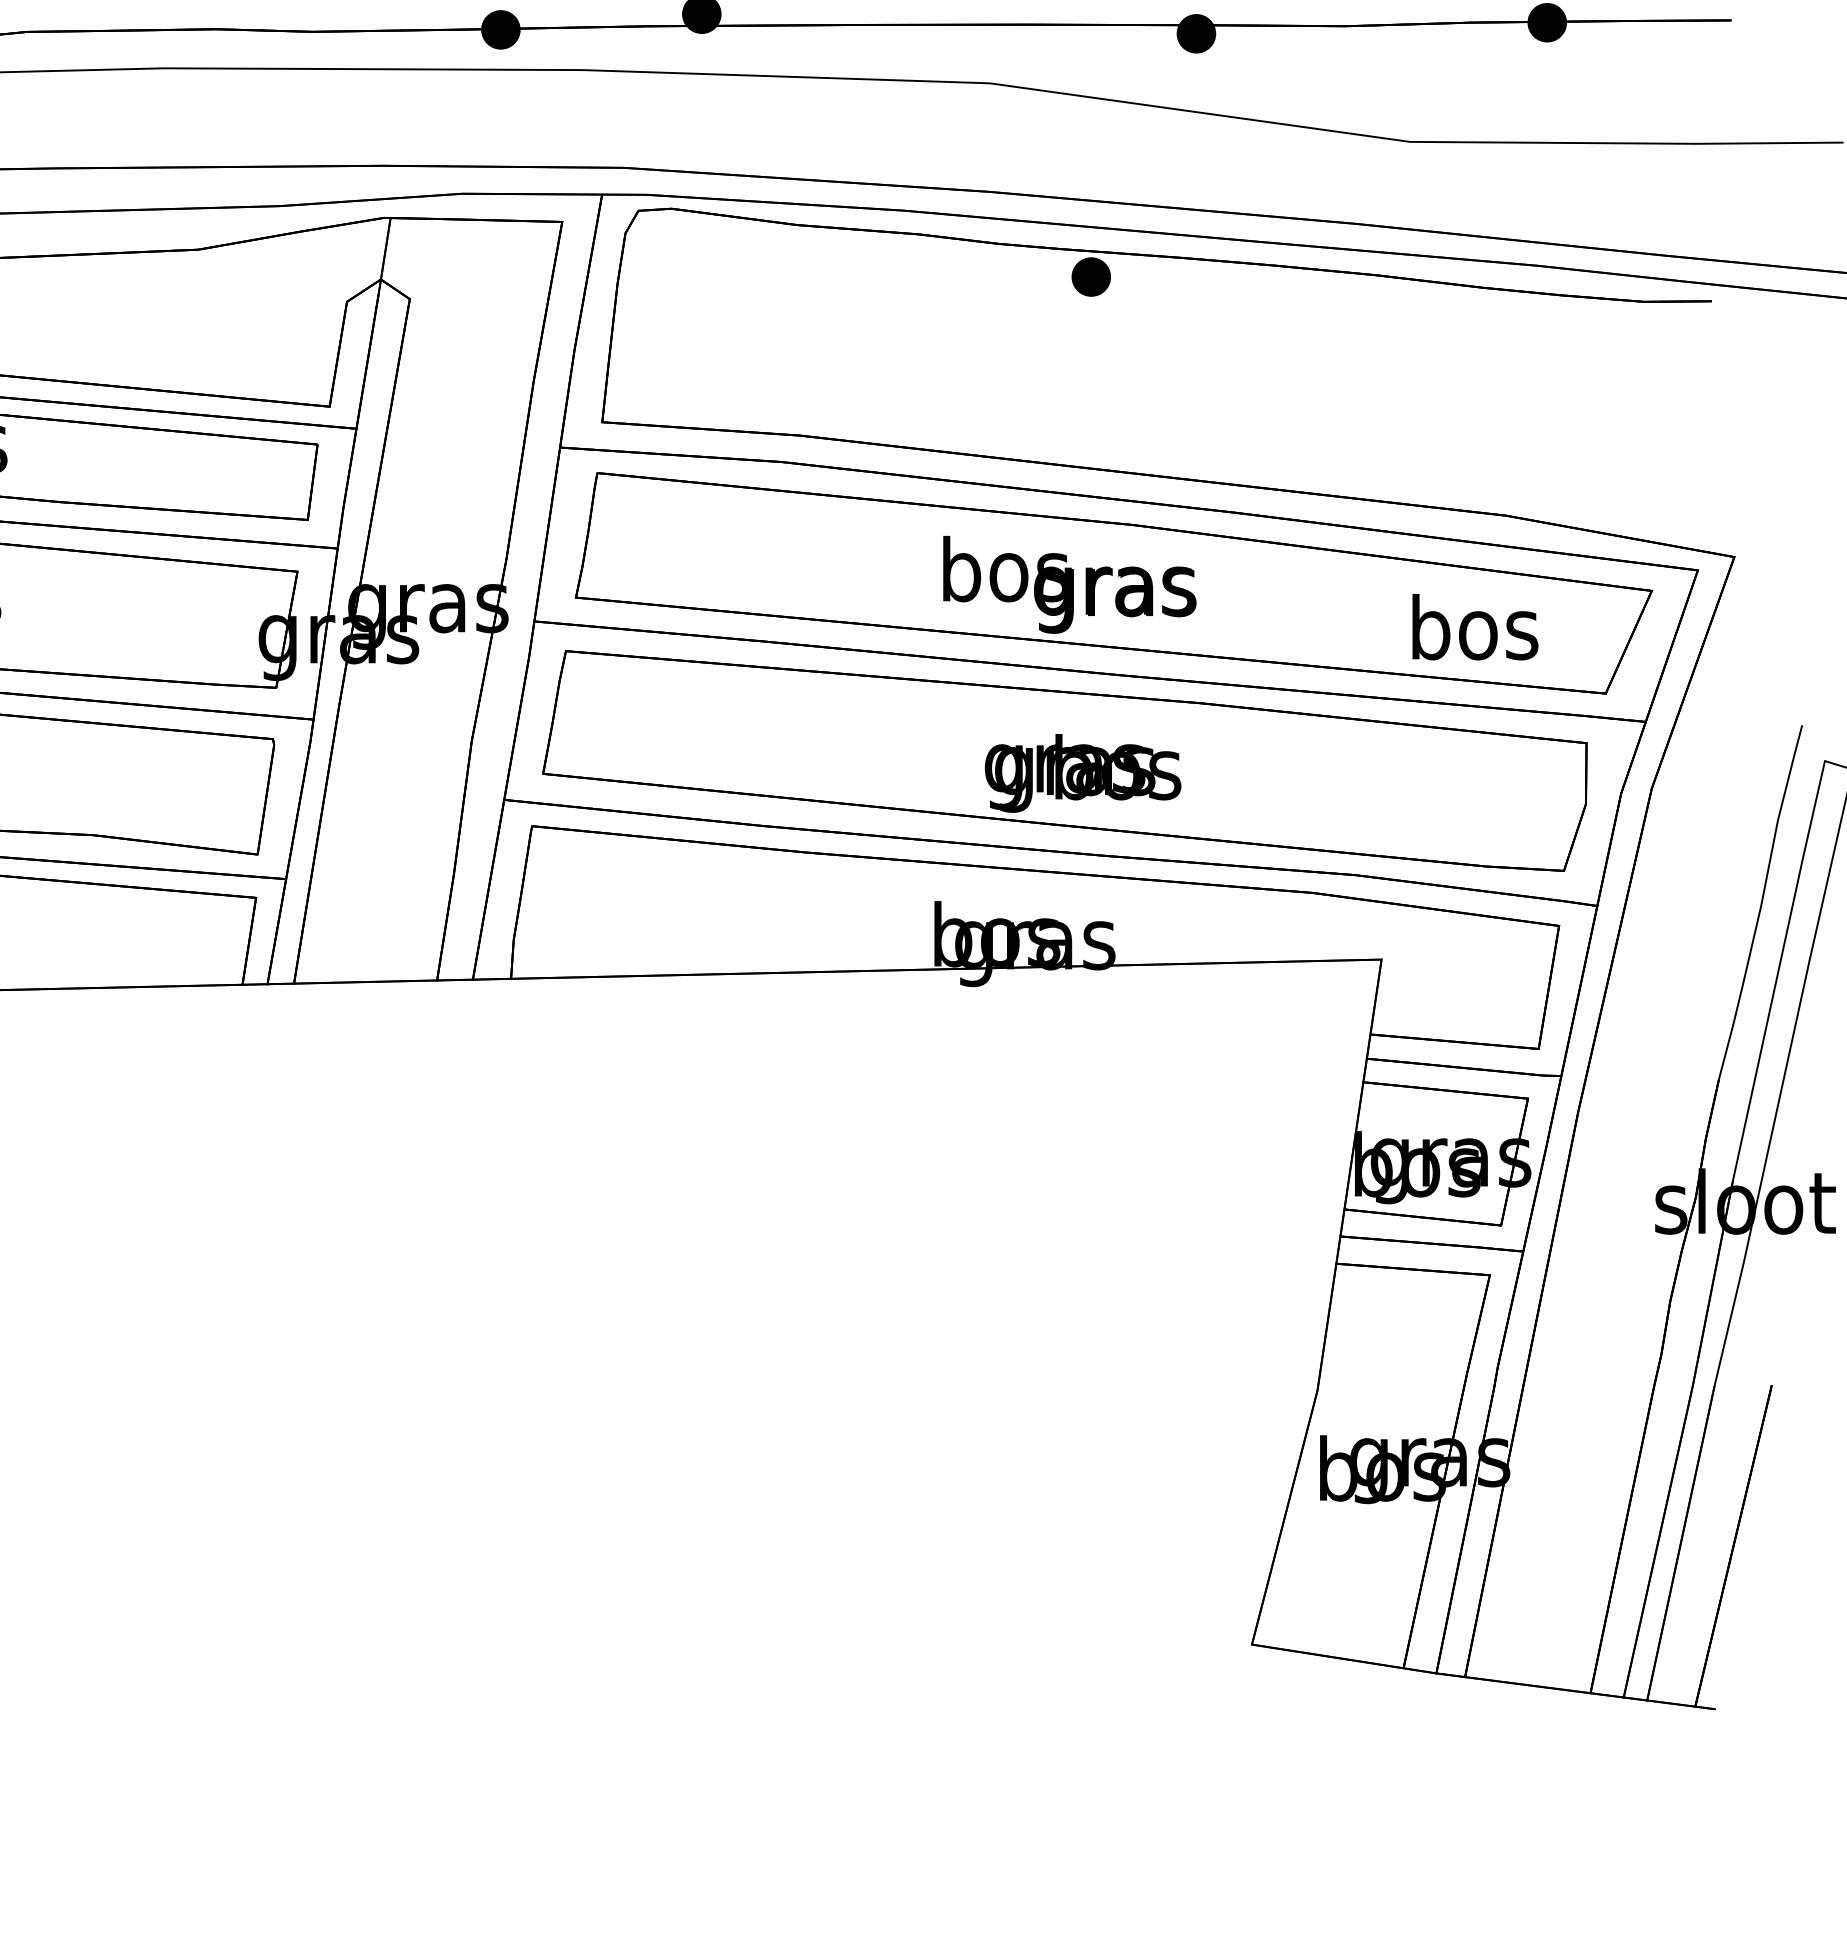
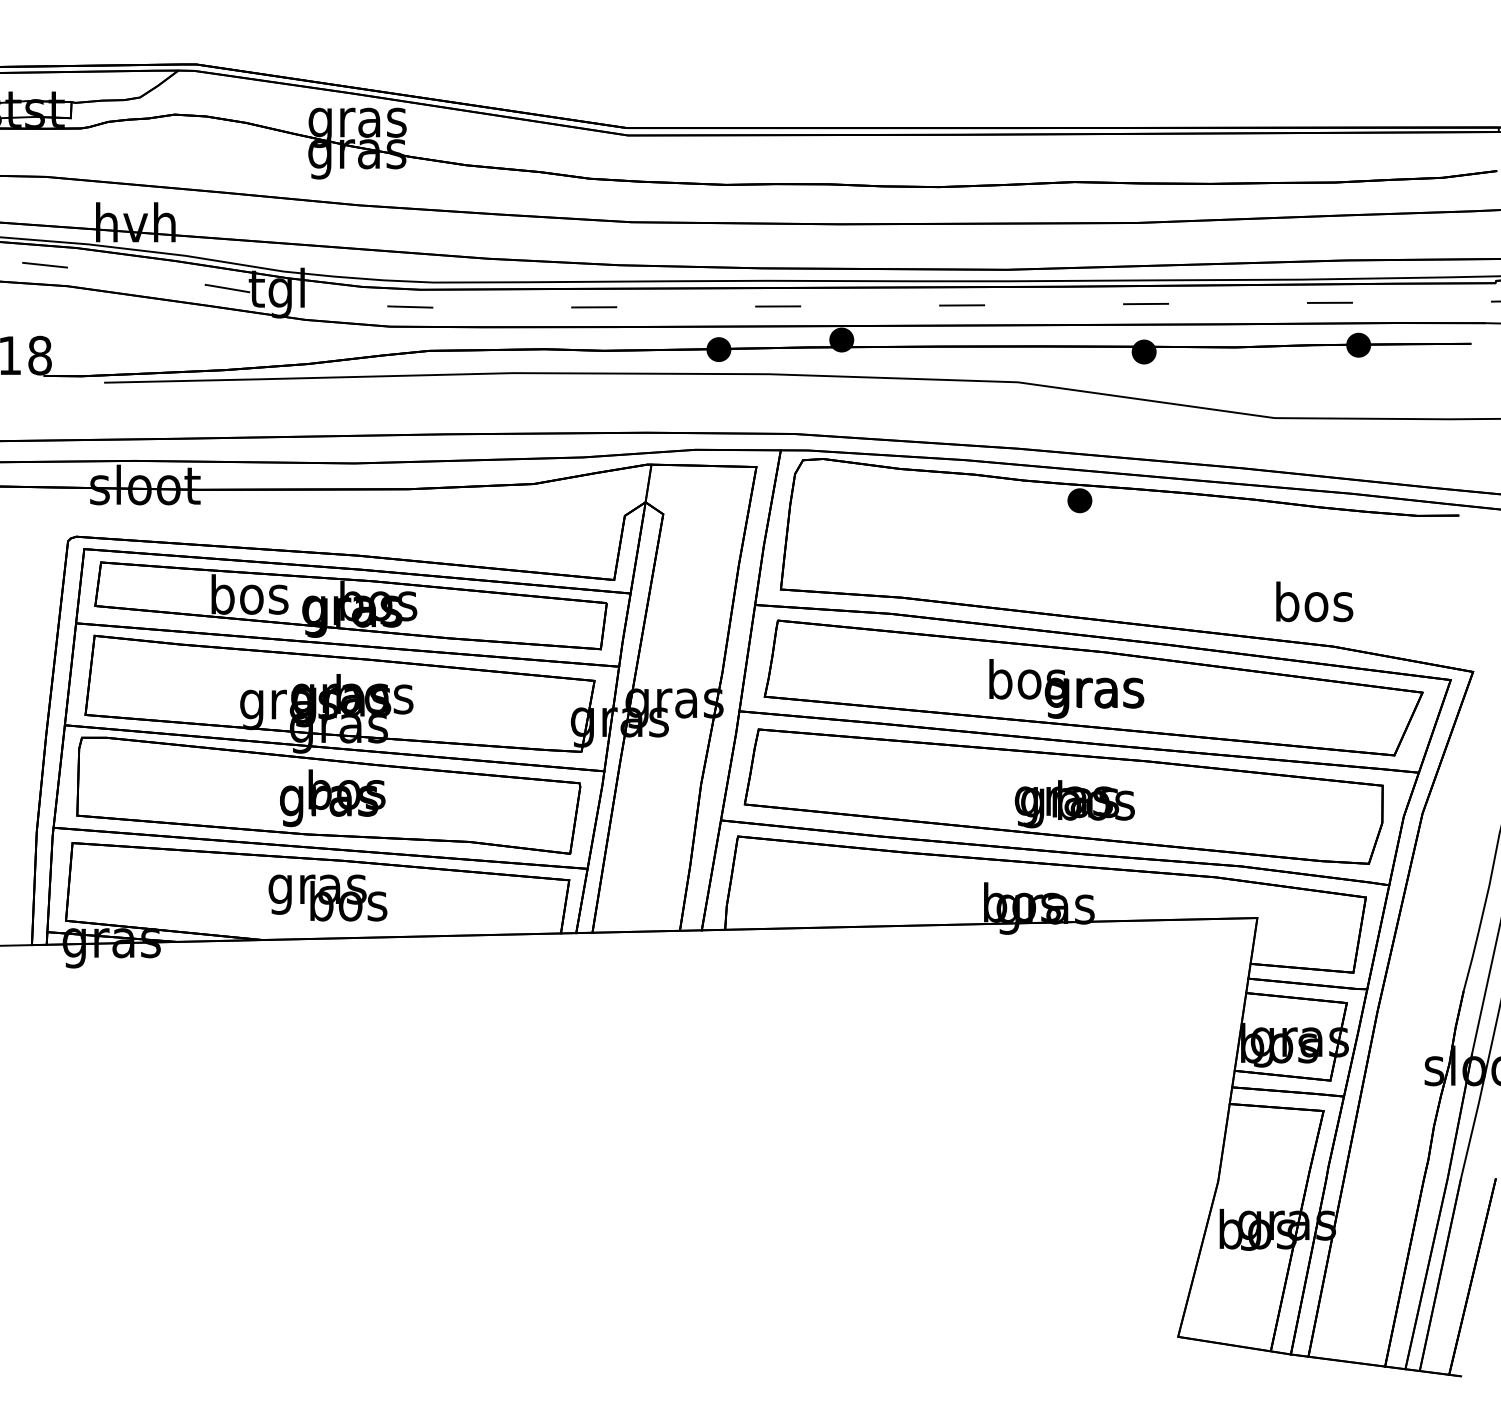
text: (1475, 626) -> (1314, 601), moved

